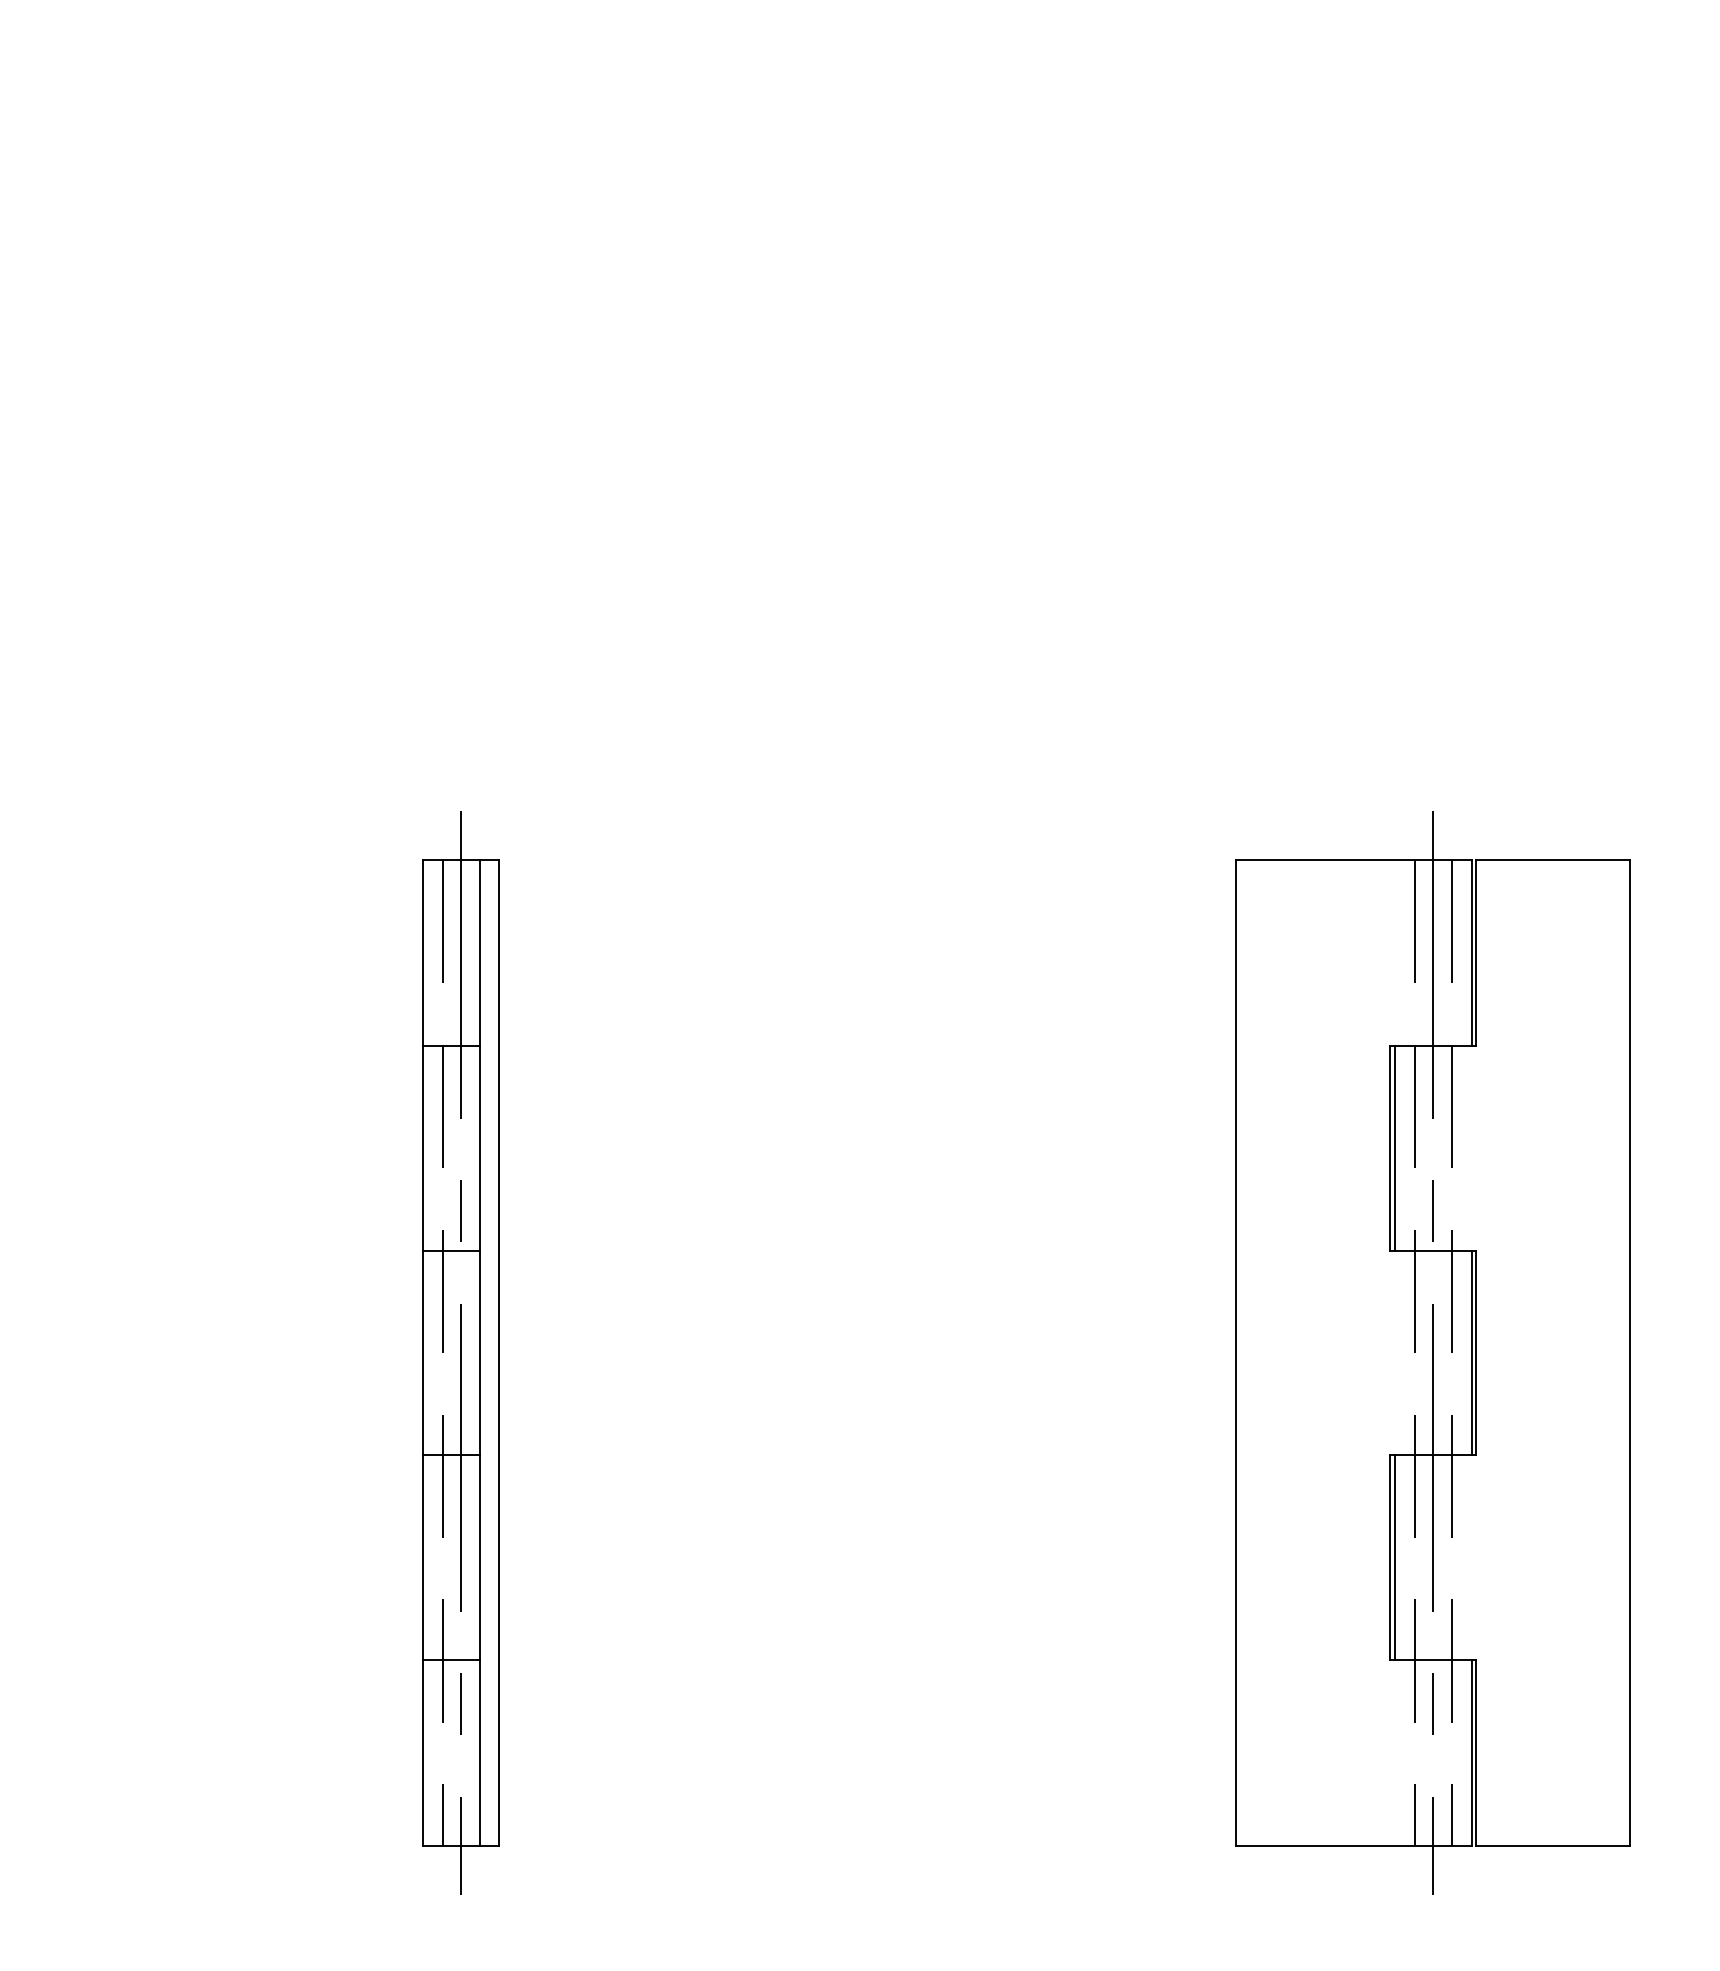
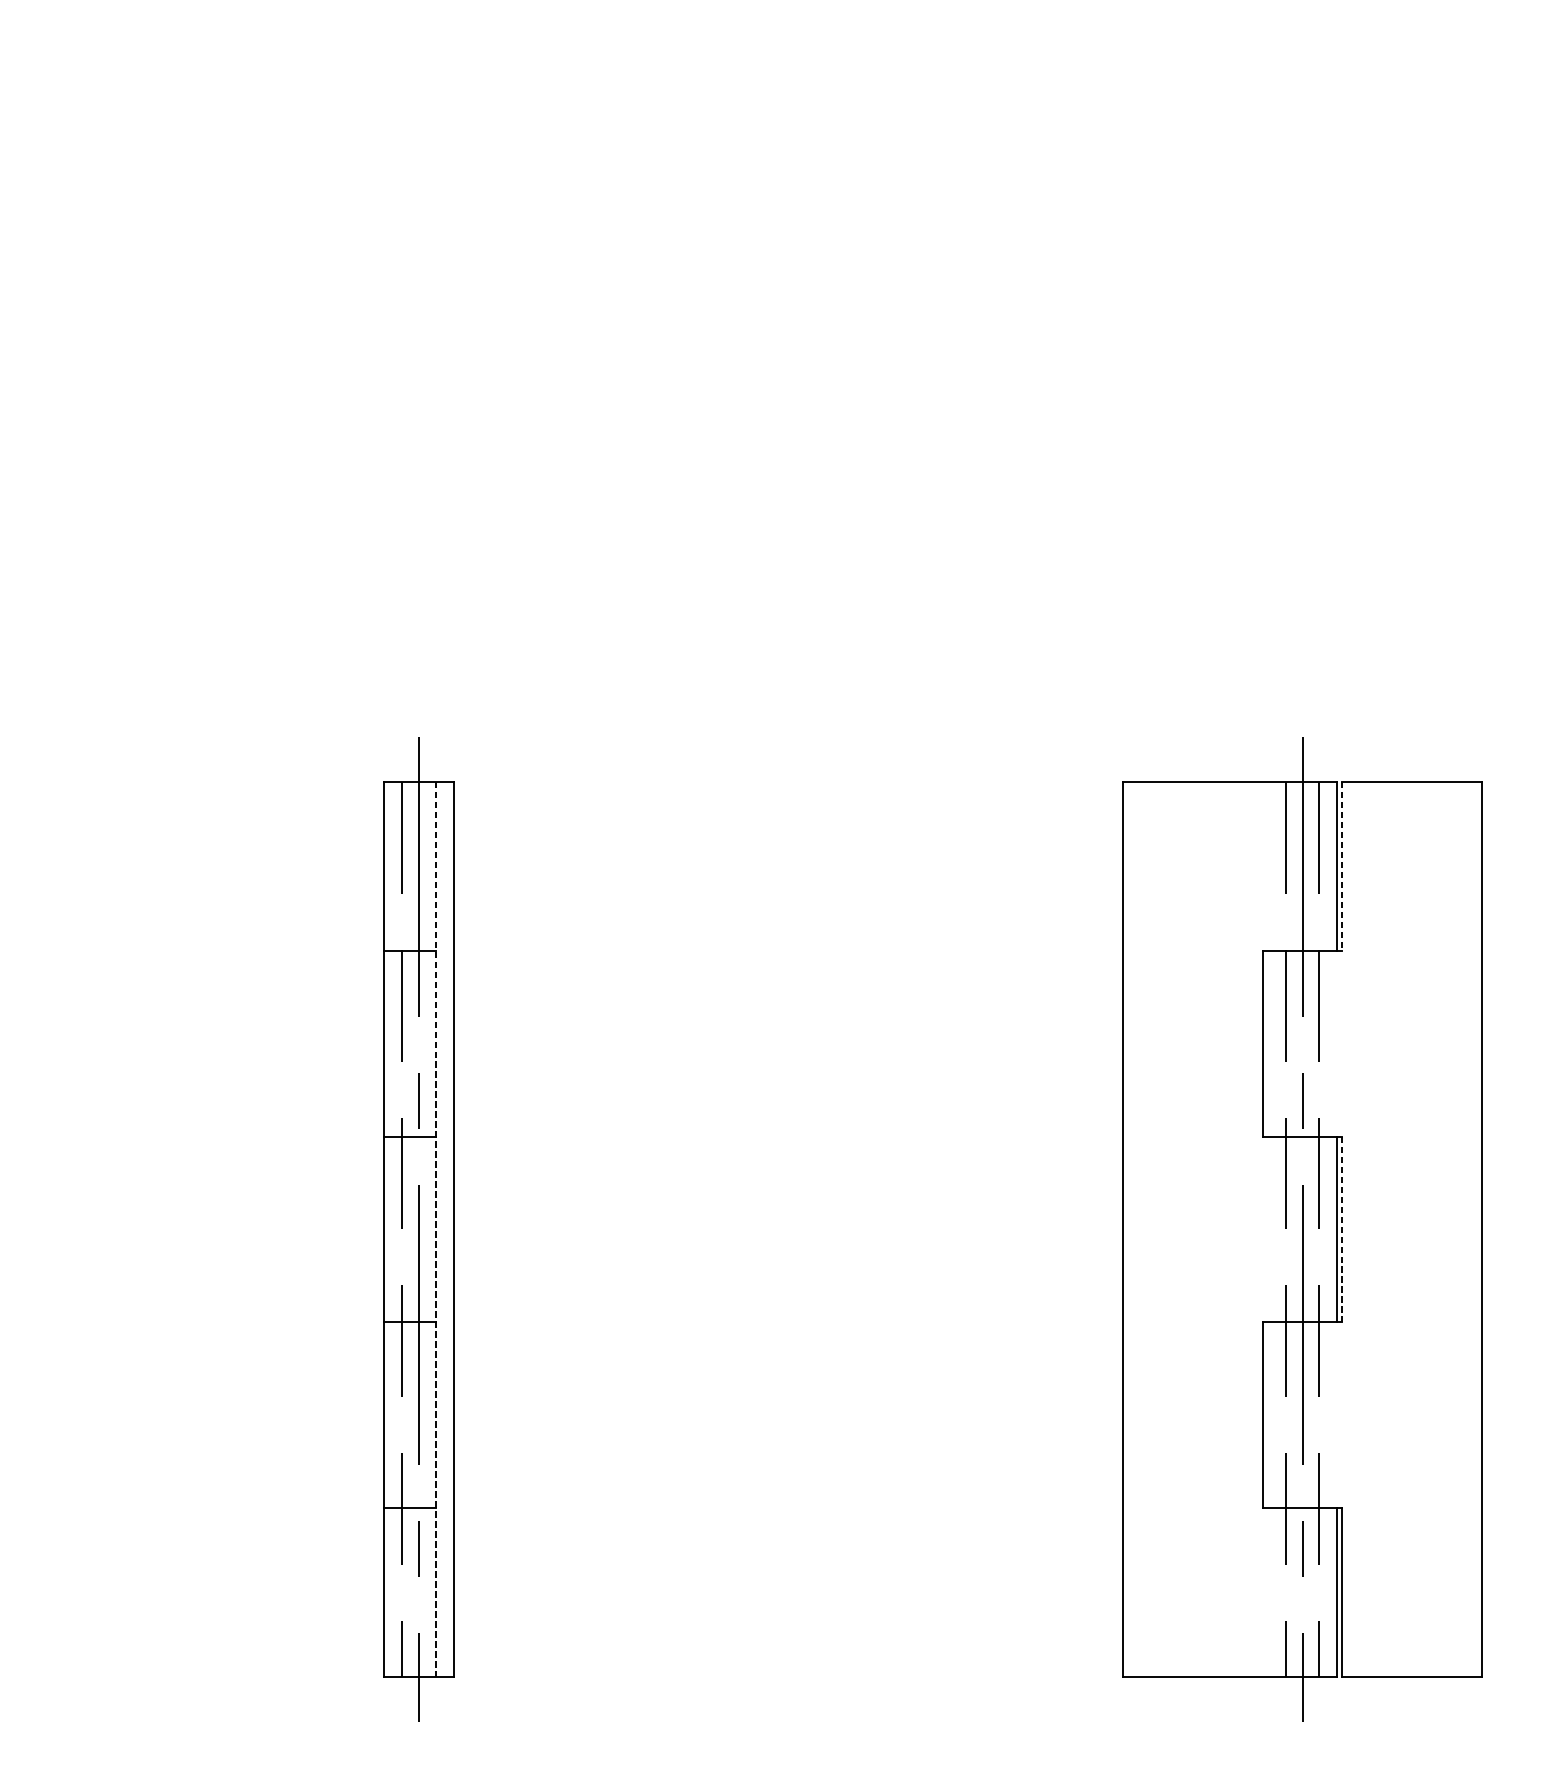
line: (1476, 953) -> (1341, 866), solid -> dashed
line: (1395, 1148) -> (1268, 1043), removed
line: (479, 1352) -> (435, 1229), solid -> dashed
line: (1476, 1353) -> (1341, 1229), solid -> dashed
line: (1395, 1557) -> (1268, 1415), removed

